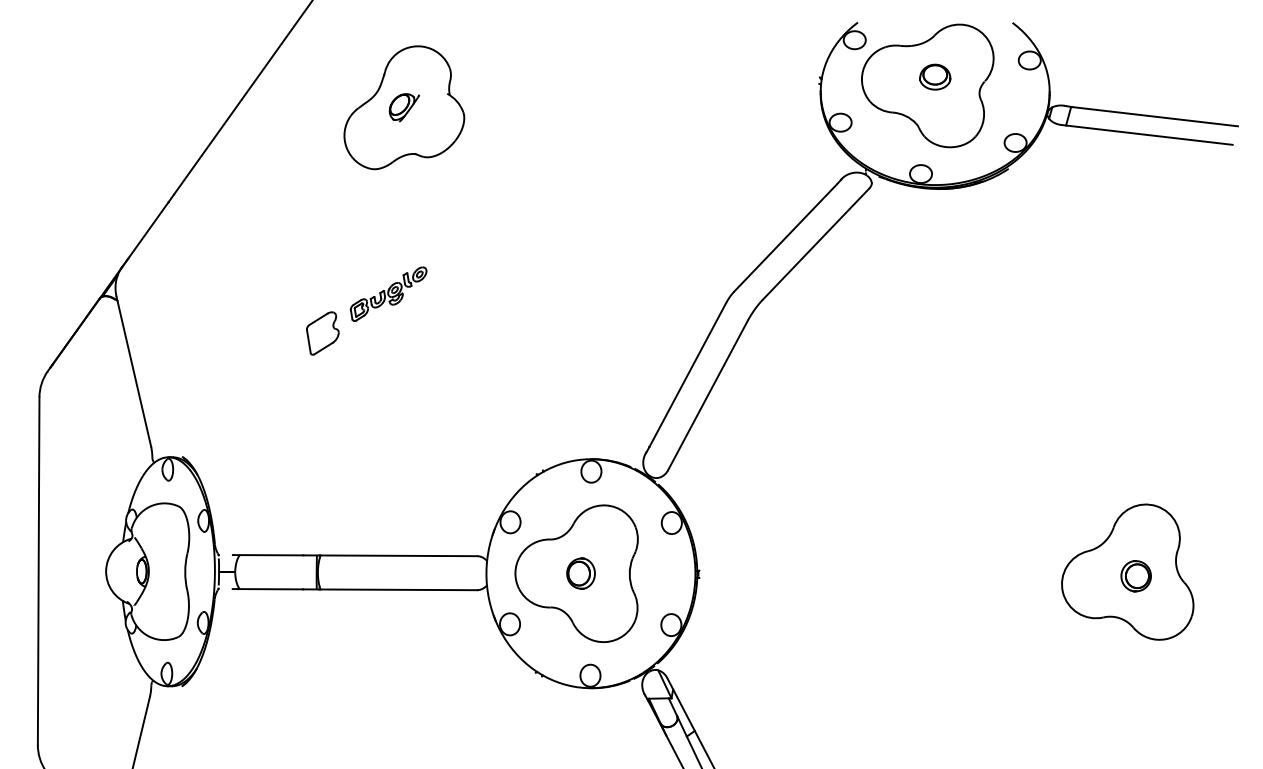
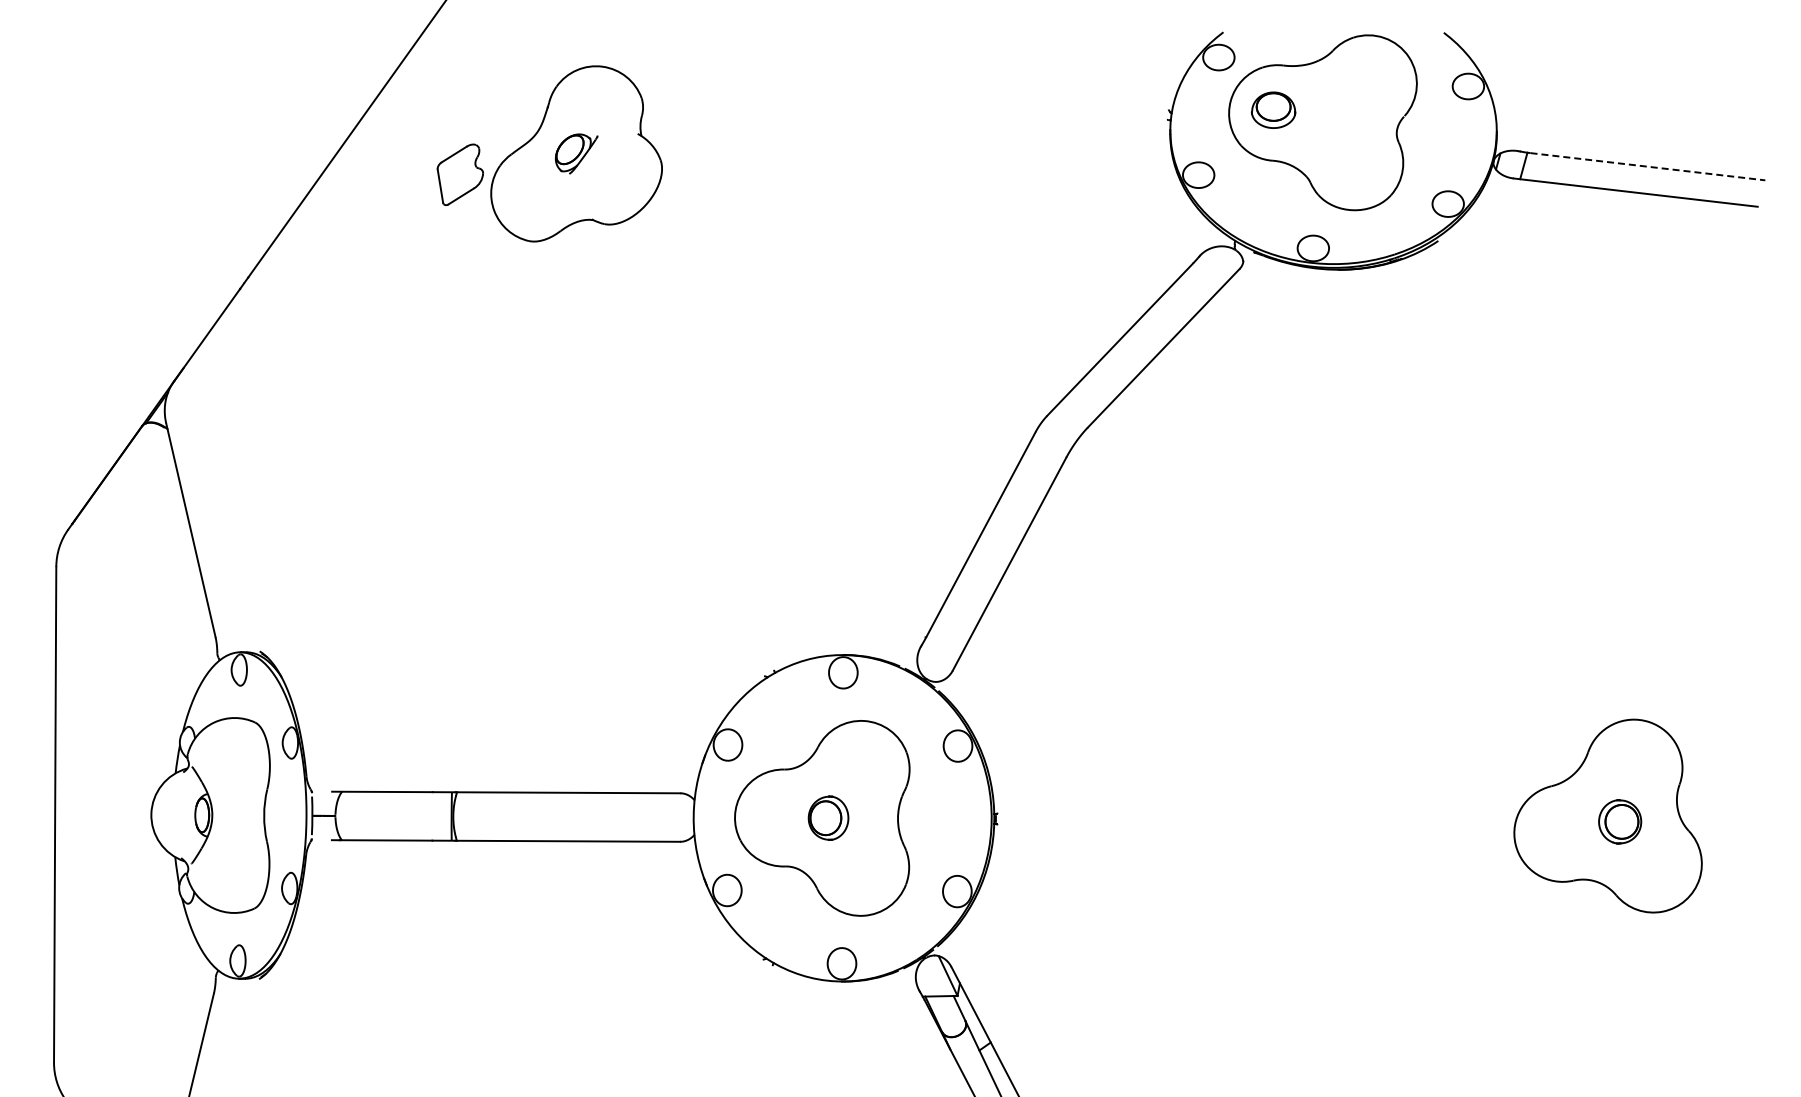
part: (935, 76) -> (1273, 109), moved
line: (1156, 116) -> (1648, 166), solid -> dashed
part: (388, 294) -> (554, 419), removed
part: (322, 333) -> (459, 174), moved

